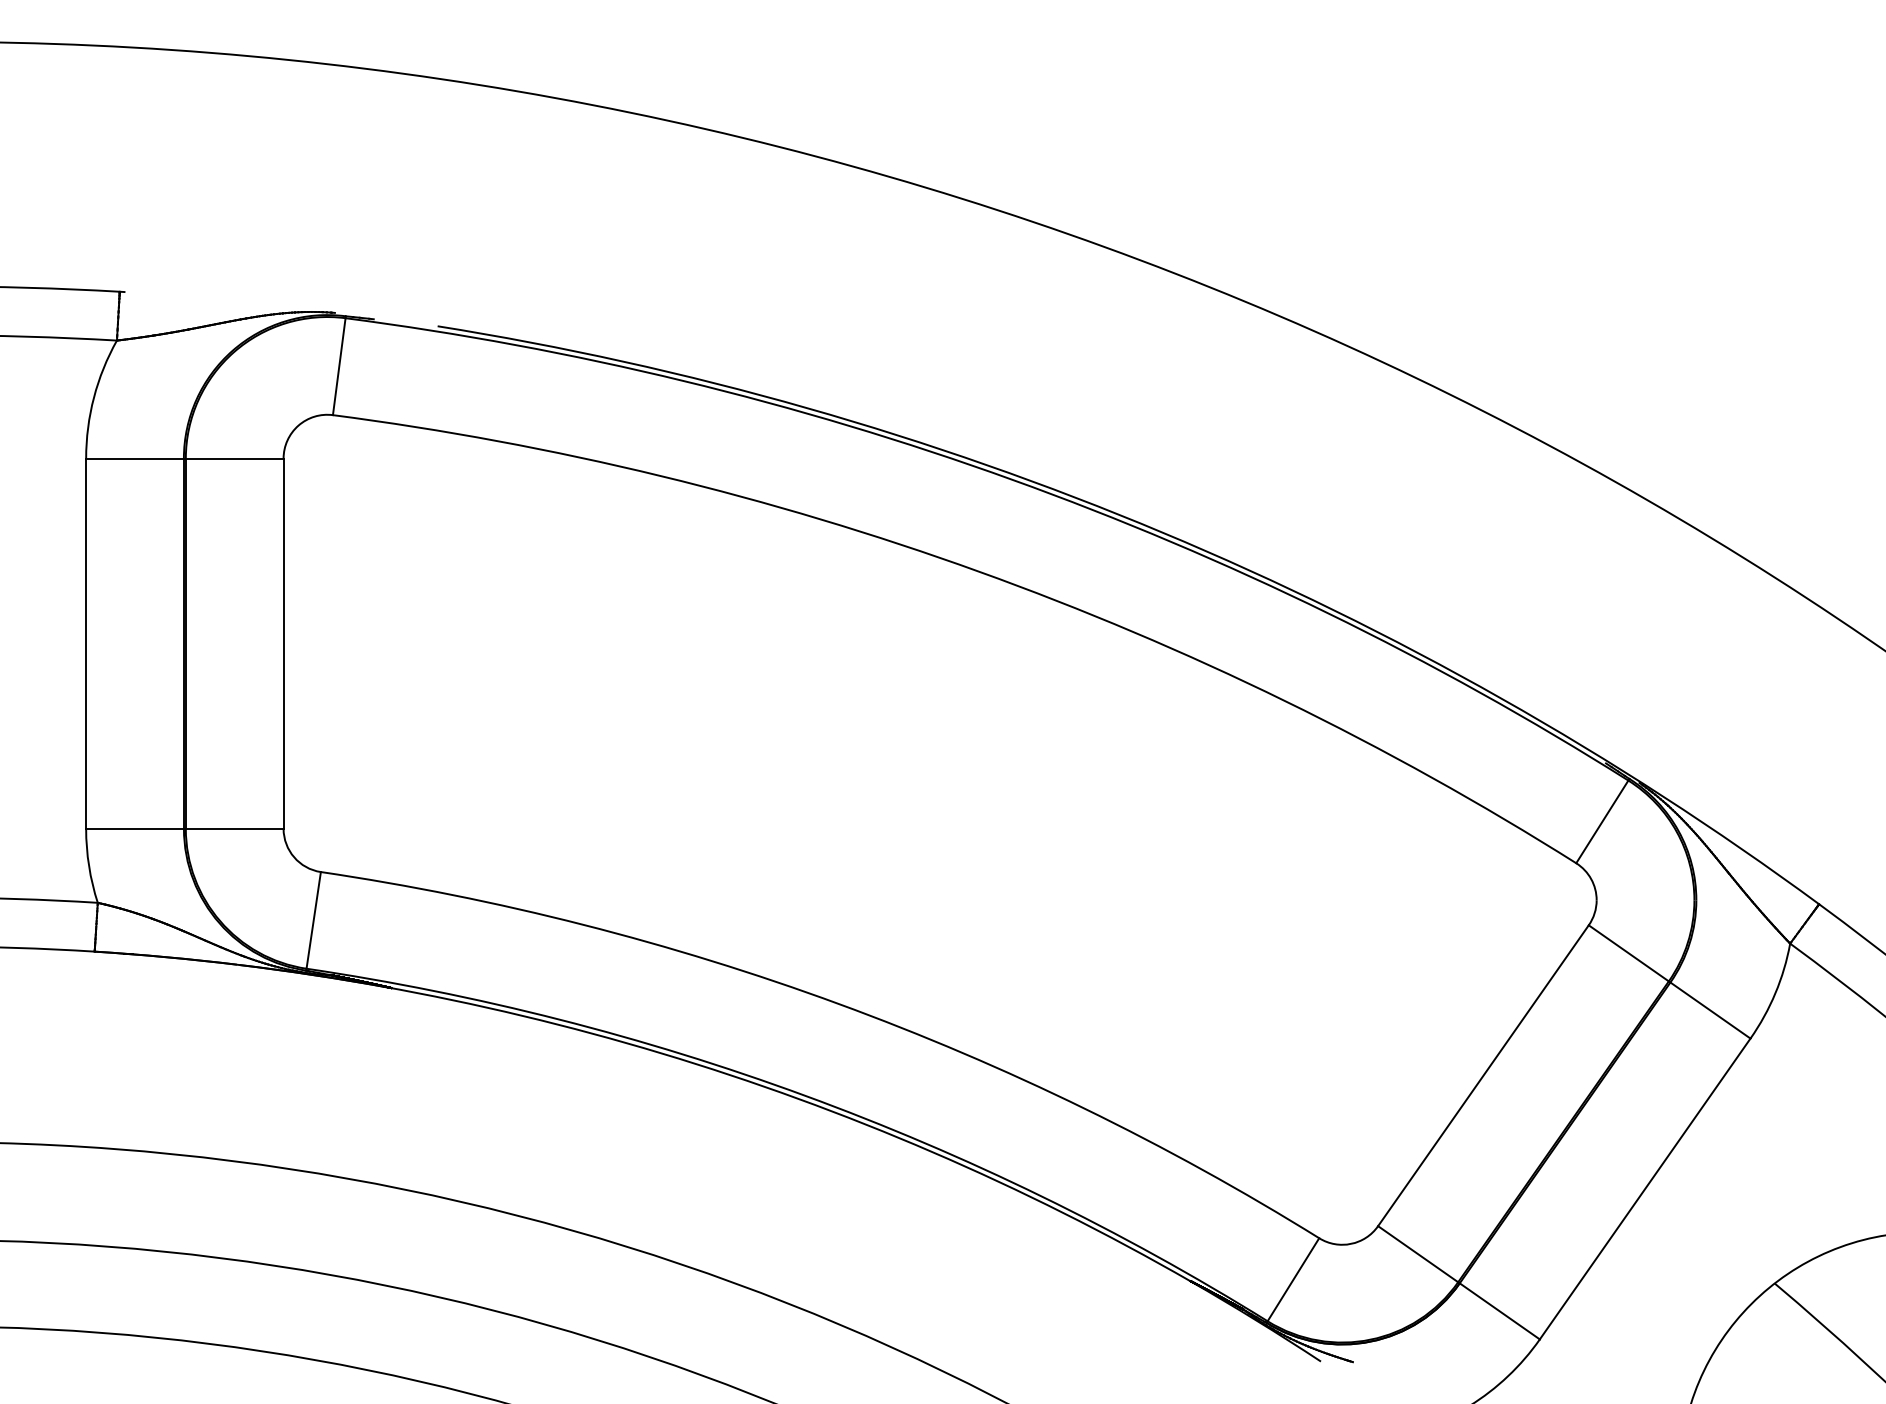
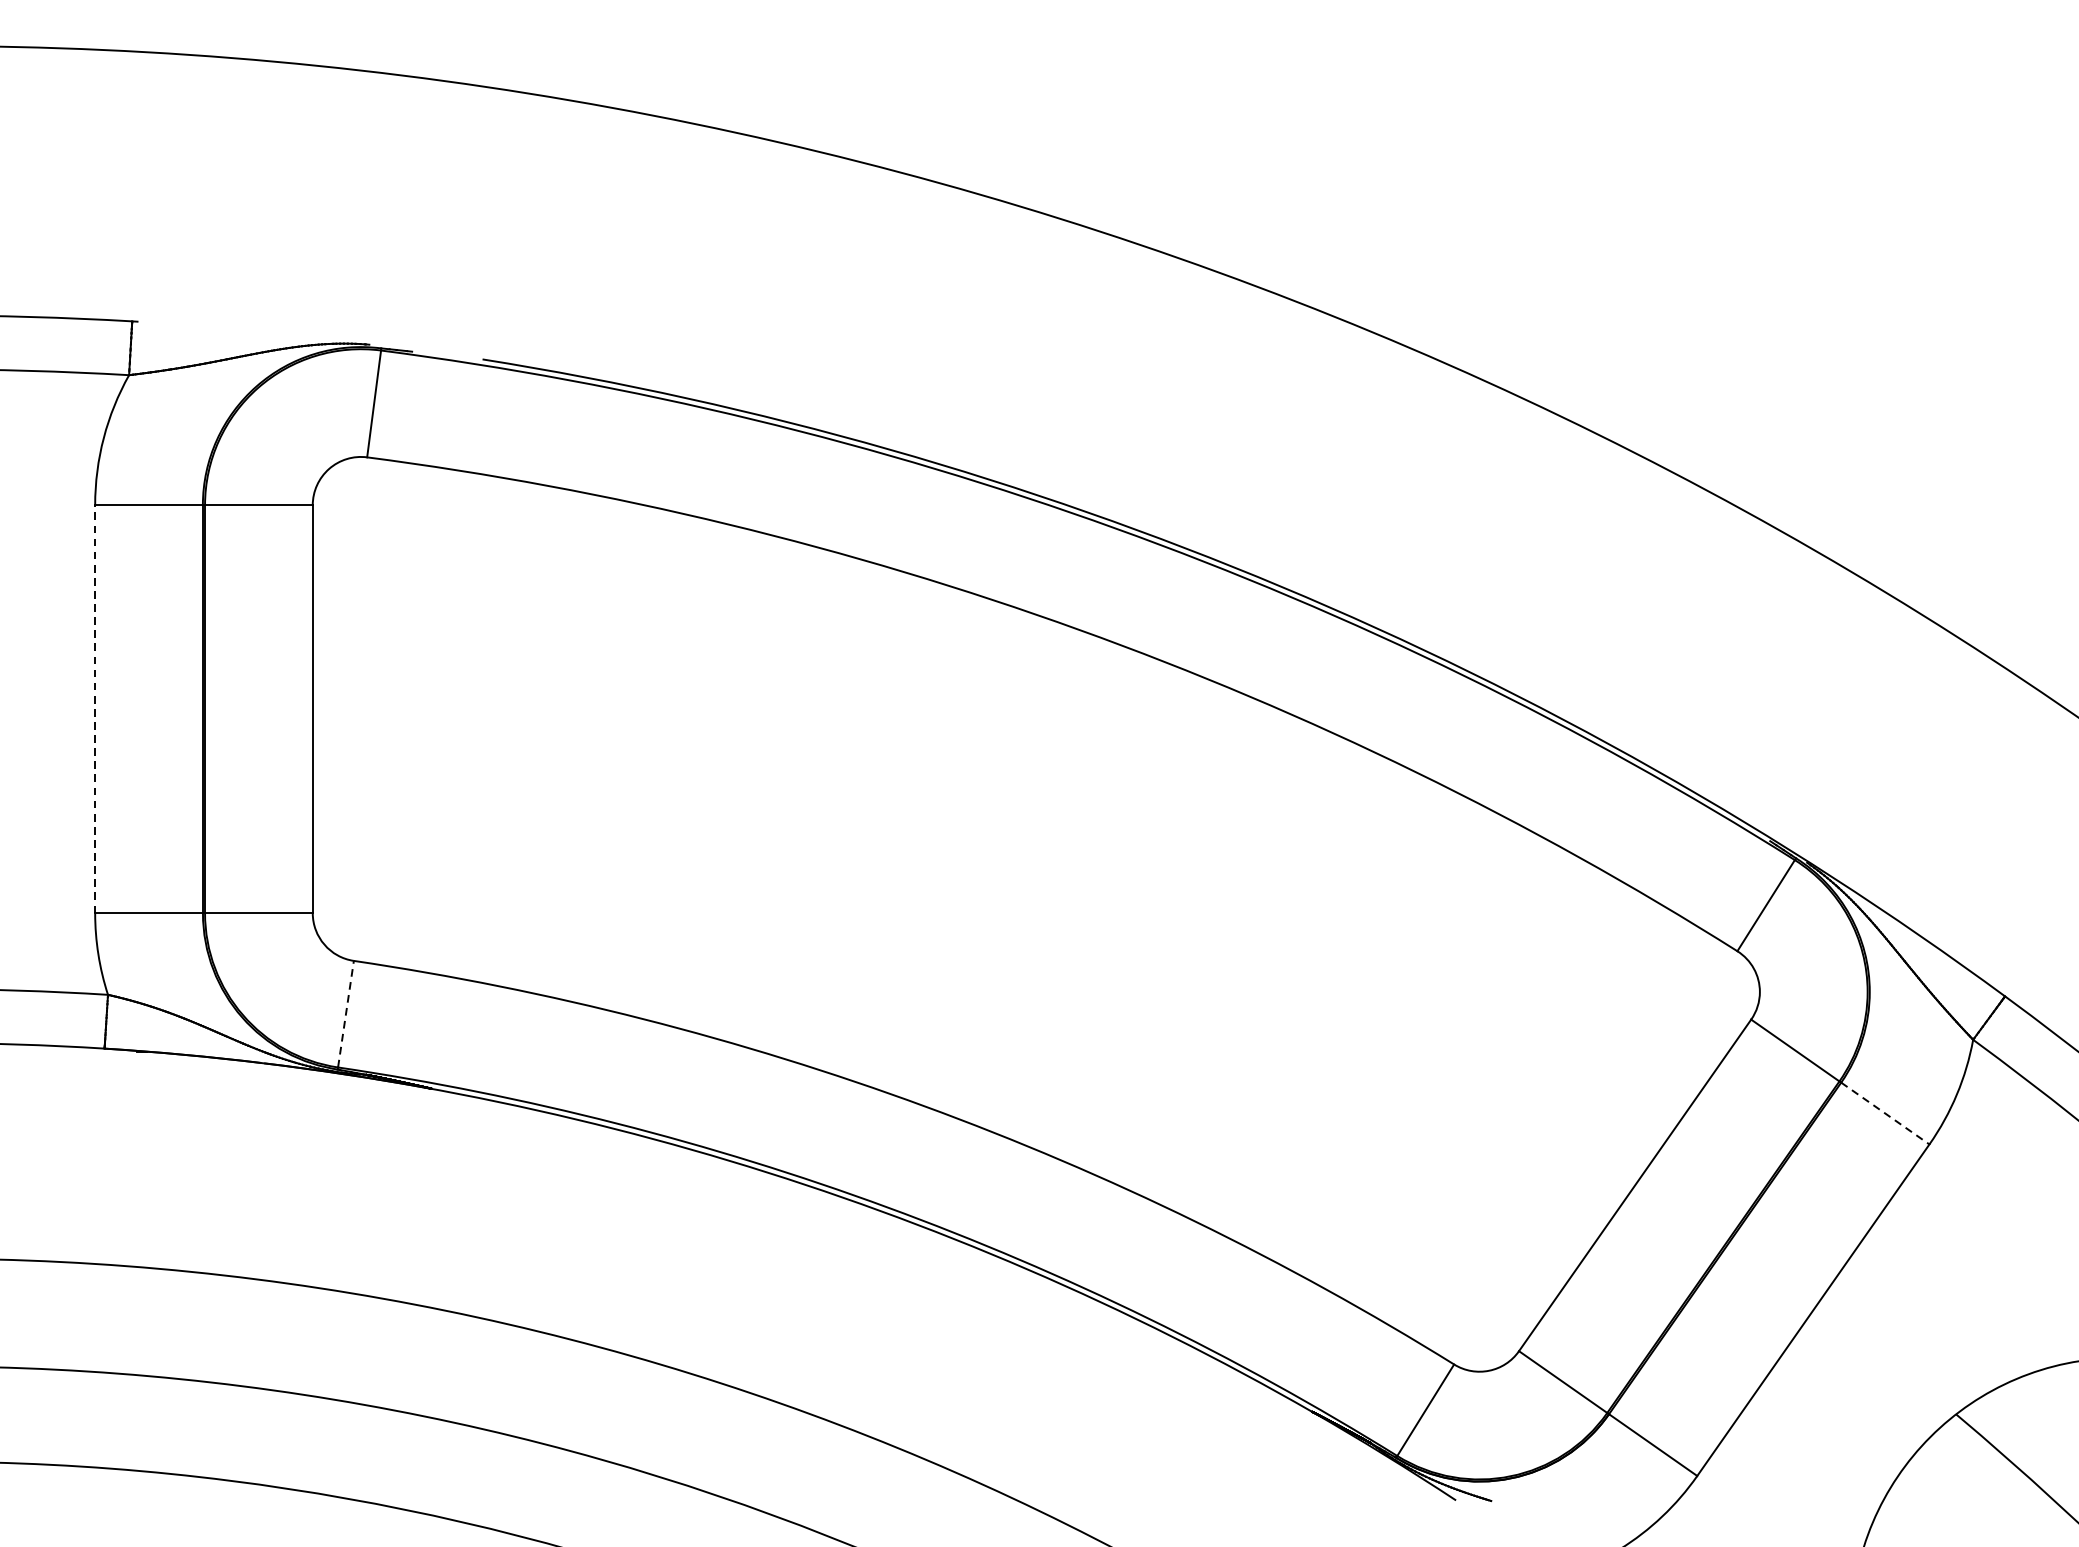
line: (86, 643) -> (95, 709), solid -> dashed
line: (313, 920) -> (345, 1014), solid -> dashed
line: (1710, 1010) -> (1885, 1113), solid -> dashed

